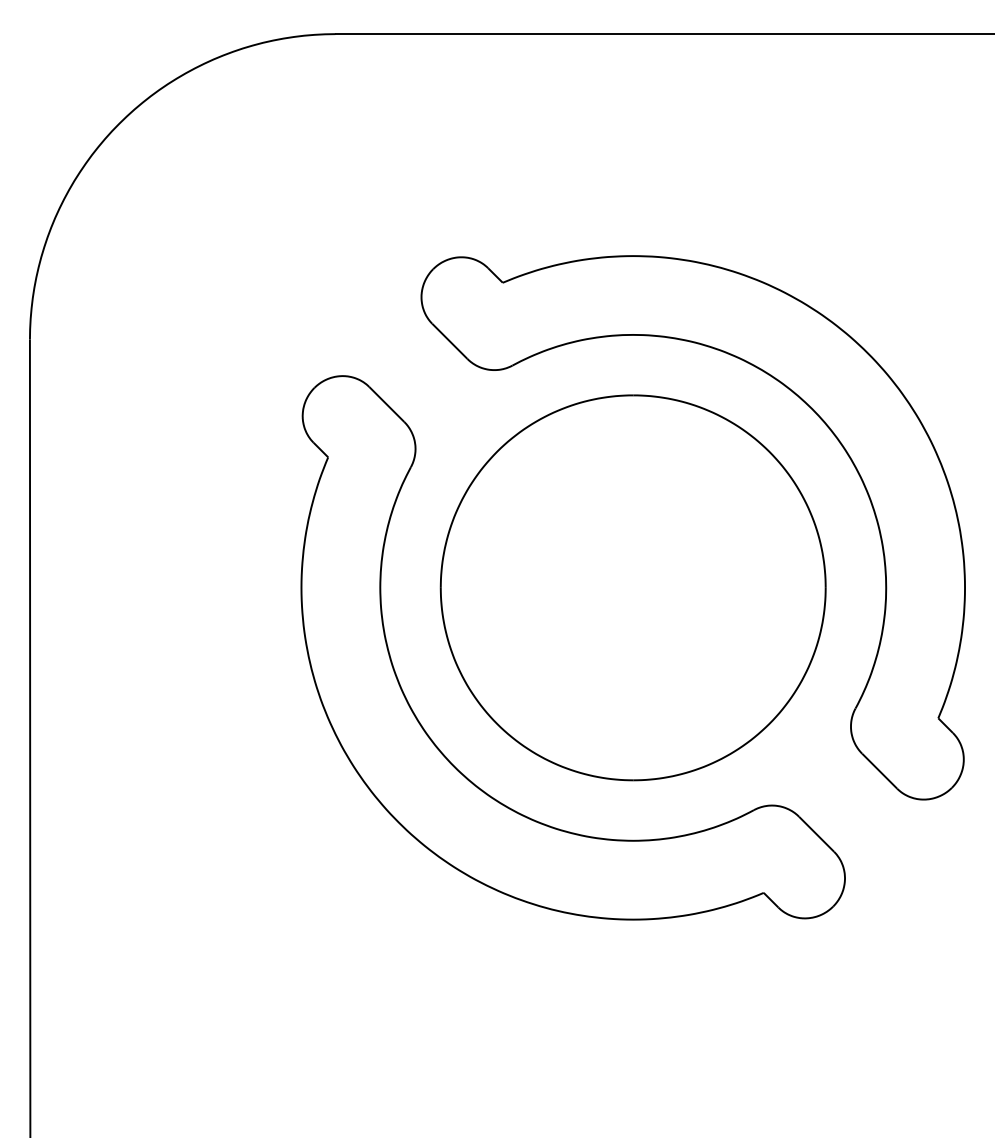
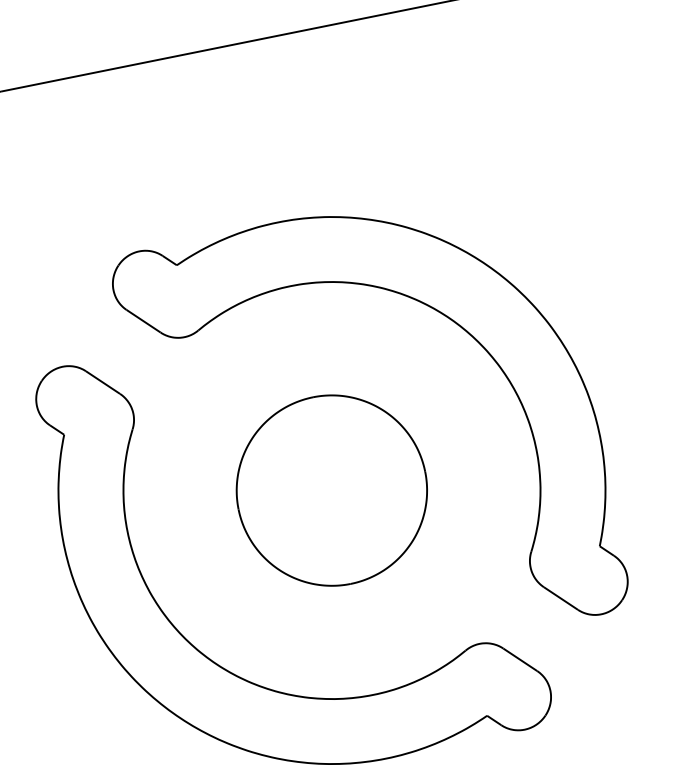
part: (632, 587) -> (331, 490), size x0.6

